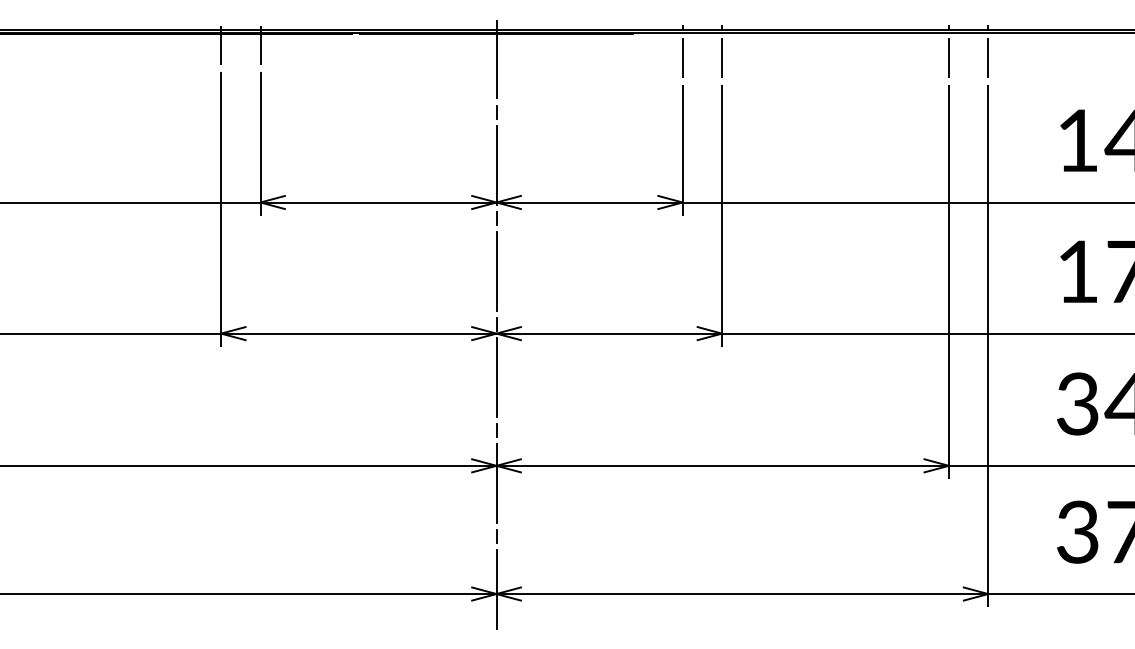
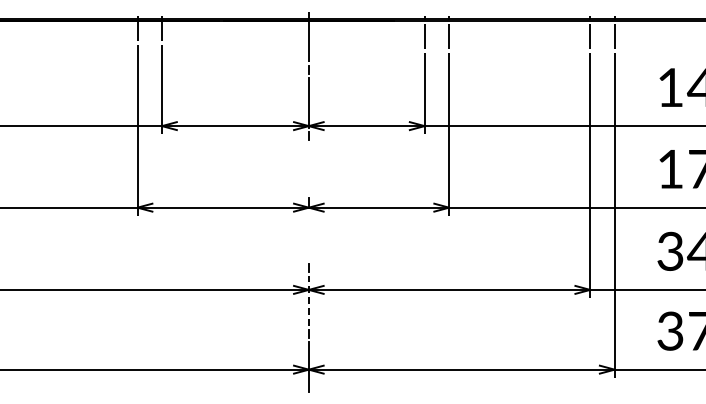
line: (495, 270) -> (308, 168), removed
line: (495, 376) -> (308, 234), removed
line: (495, 482) -> (308, 300), solid -> dashed

